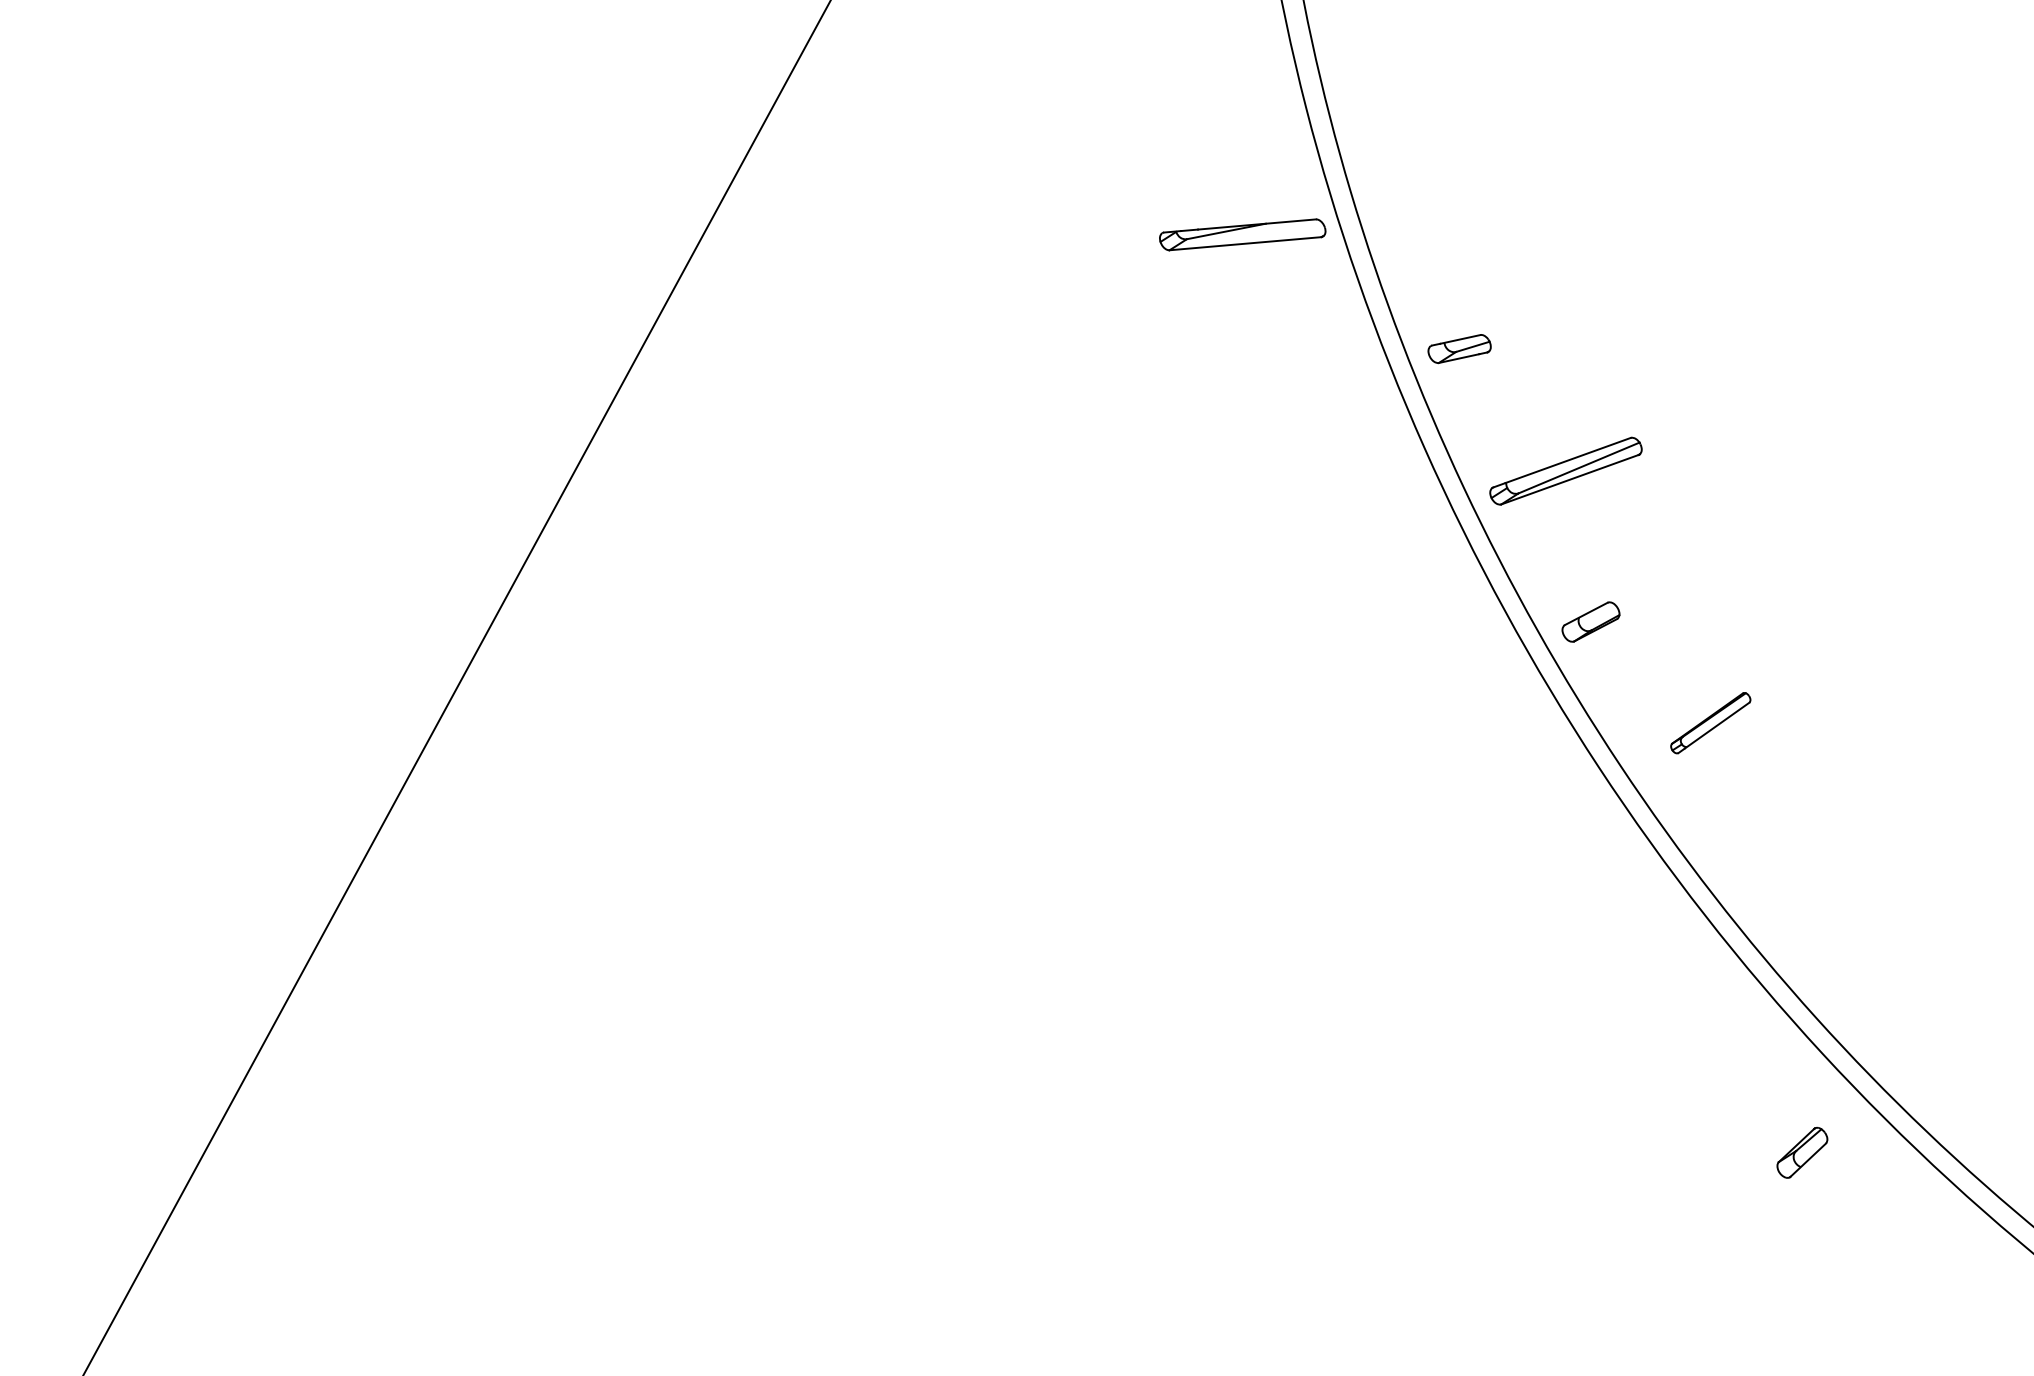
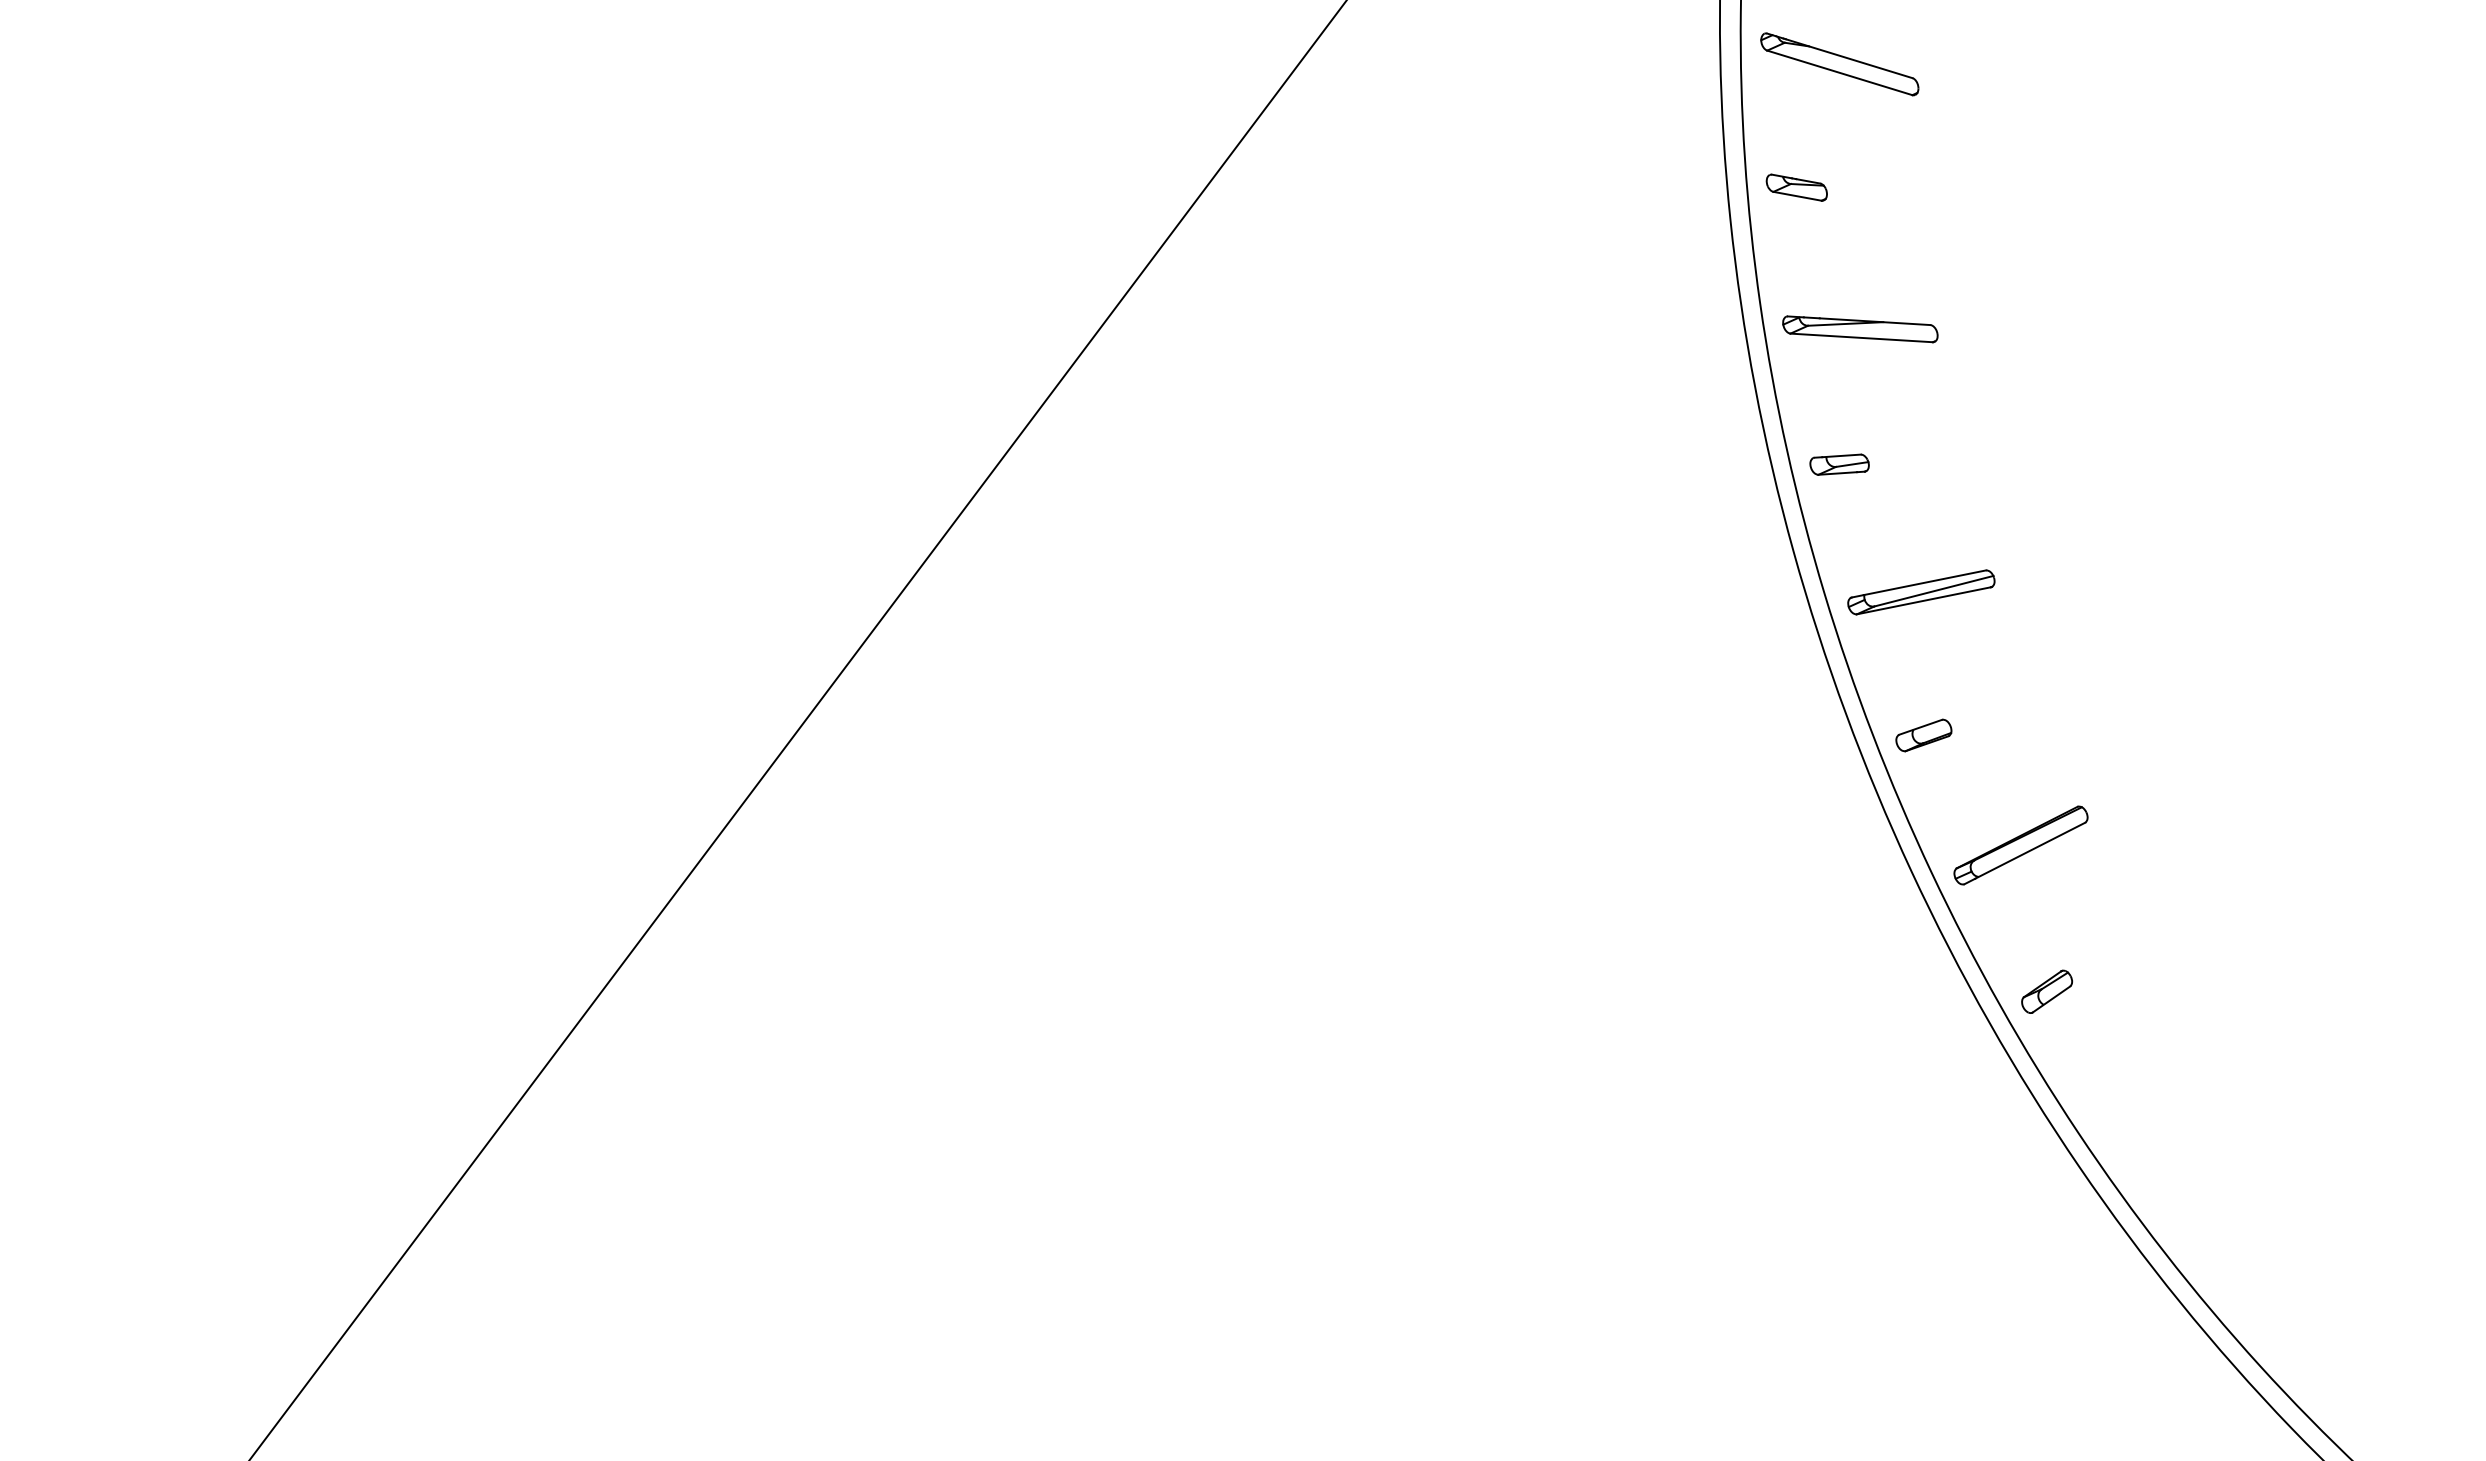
part: (1370, 62) -> (1796, 187), added
part: (1242, 235) -> (1860, 329), moved
part: (1710, 723) -> (2020, 845), size x1.67
part: (1802, 1152) -> (2047, 991), moved

